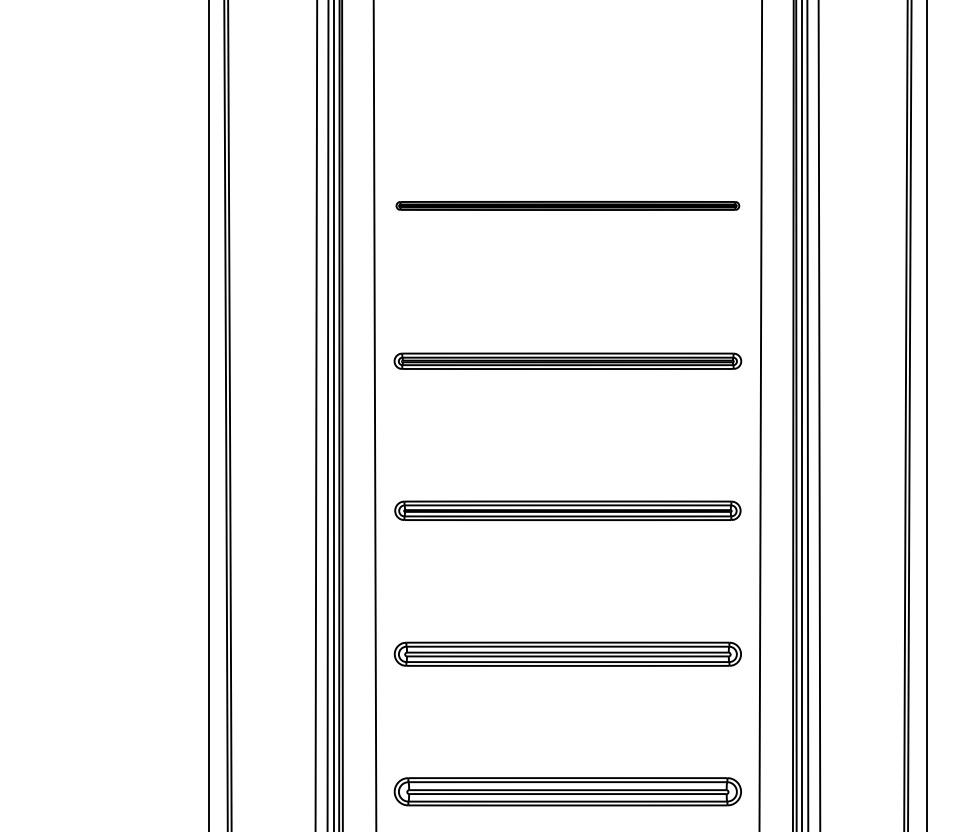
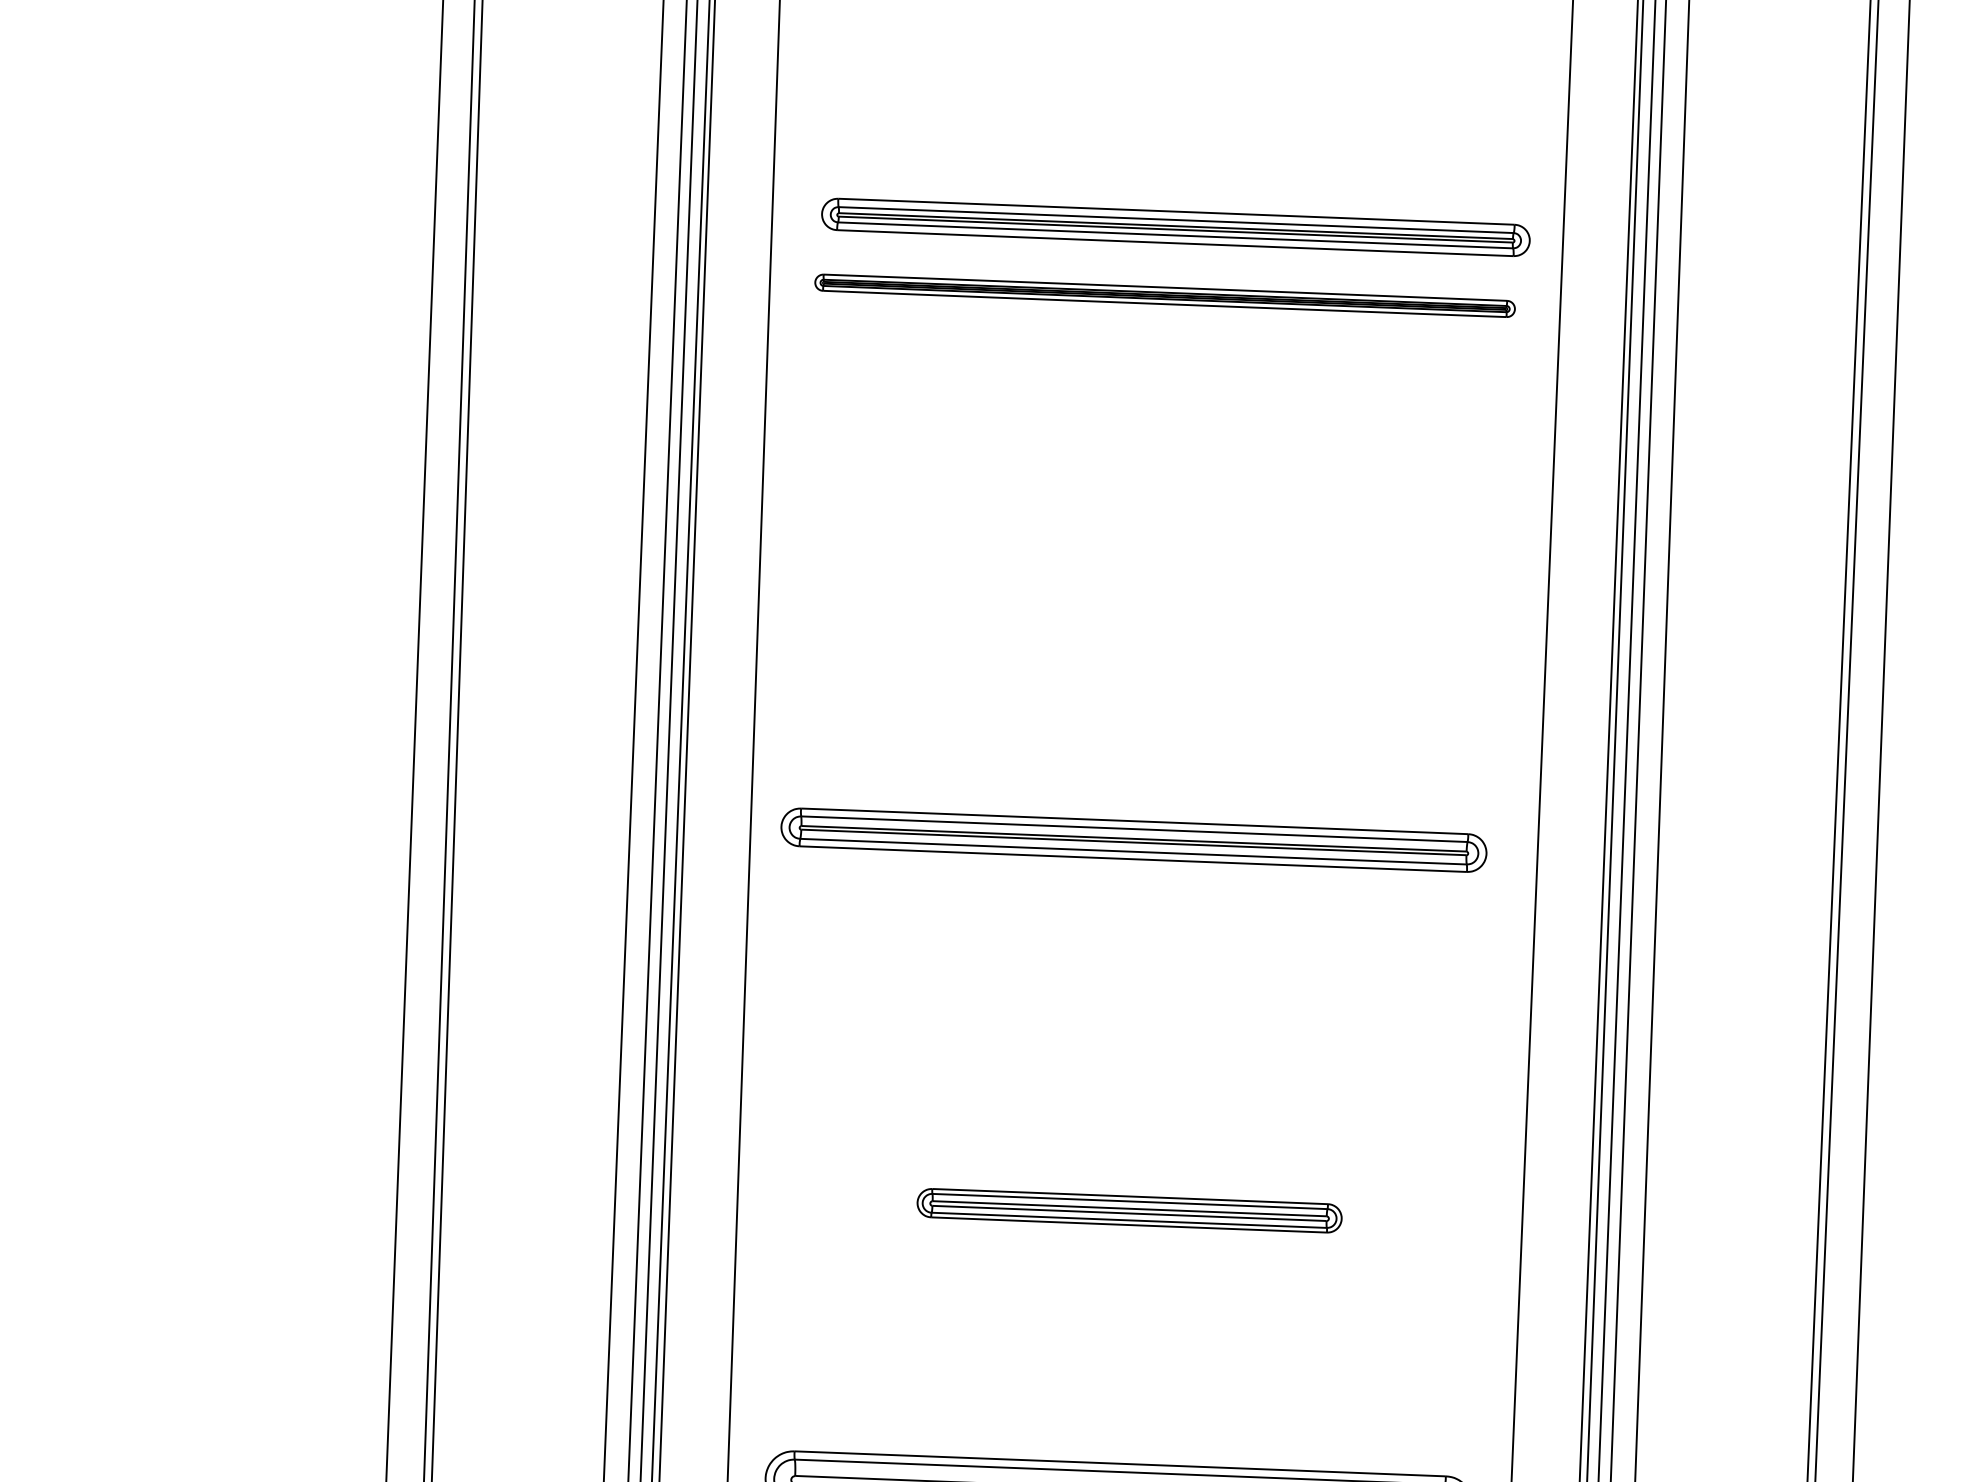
part: (567, 360) -> (1175, 225), moved
part: (567, 510) -> (1133, 839), moved
part: (567, 653) -> (1129, 1209), size x0.6

